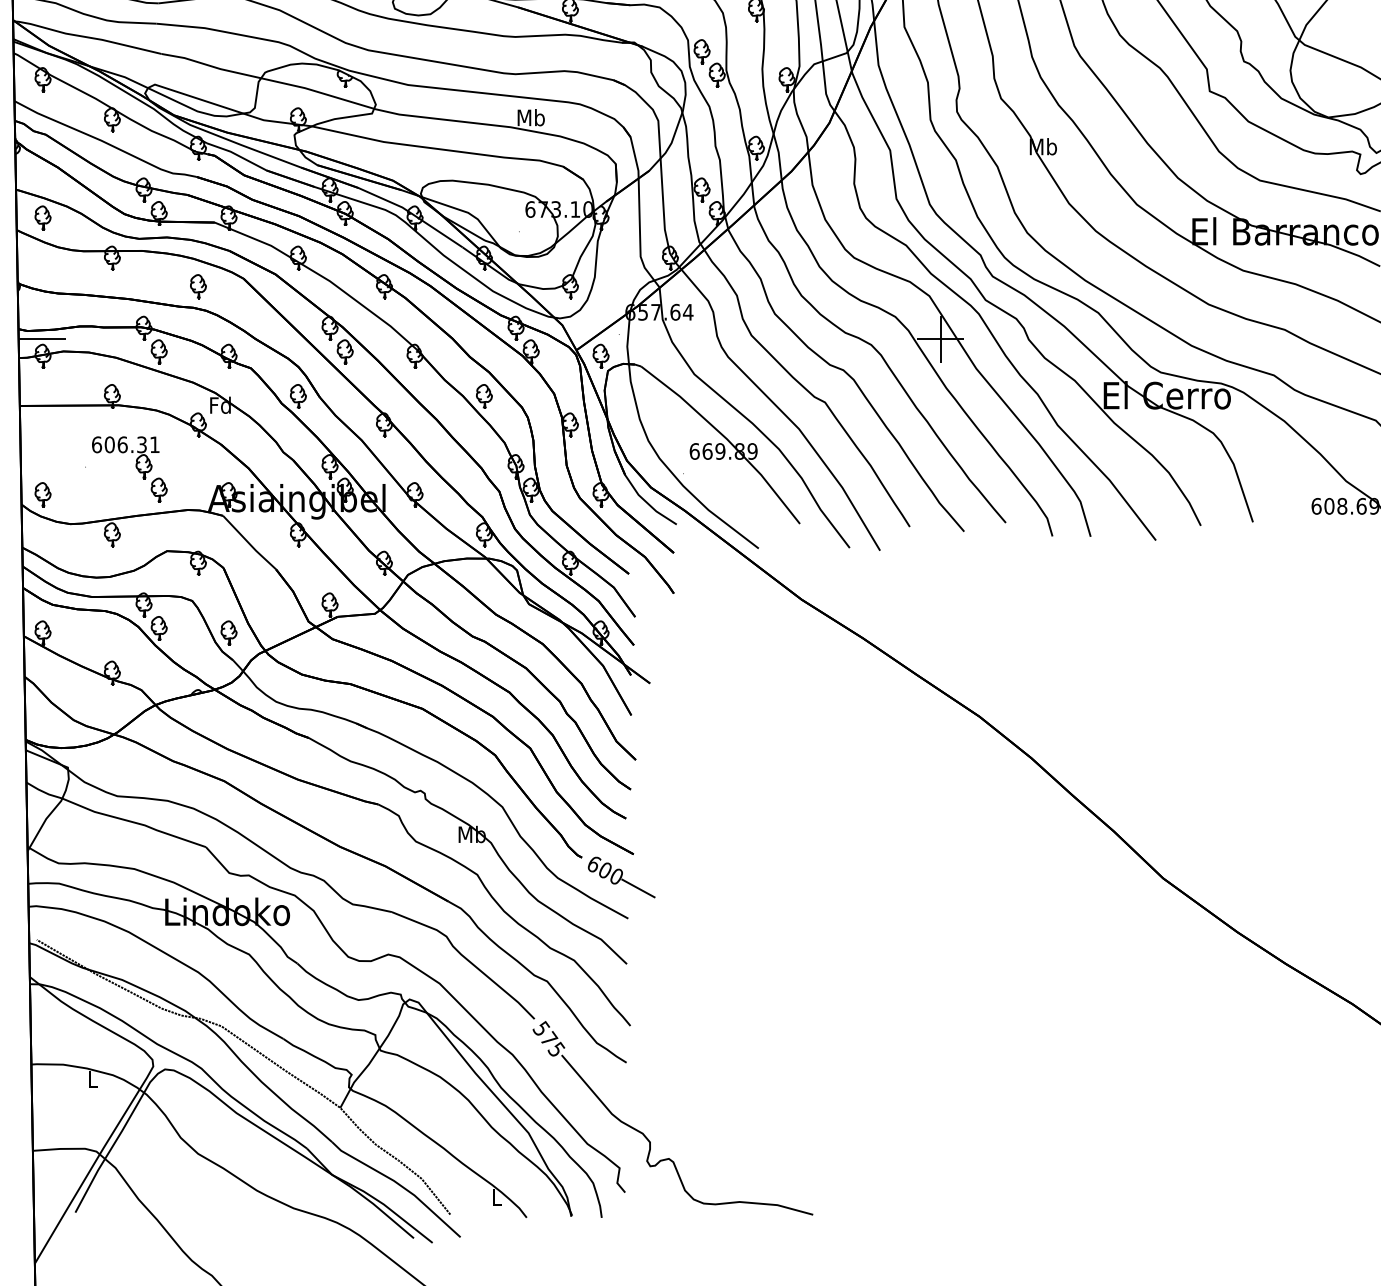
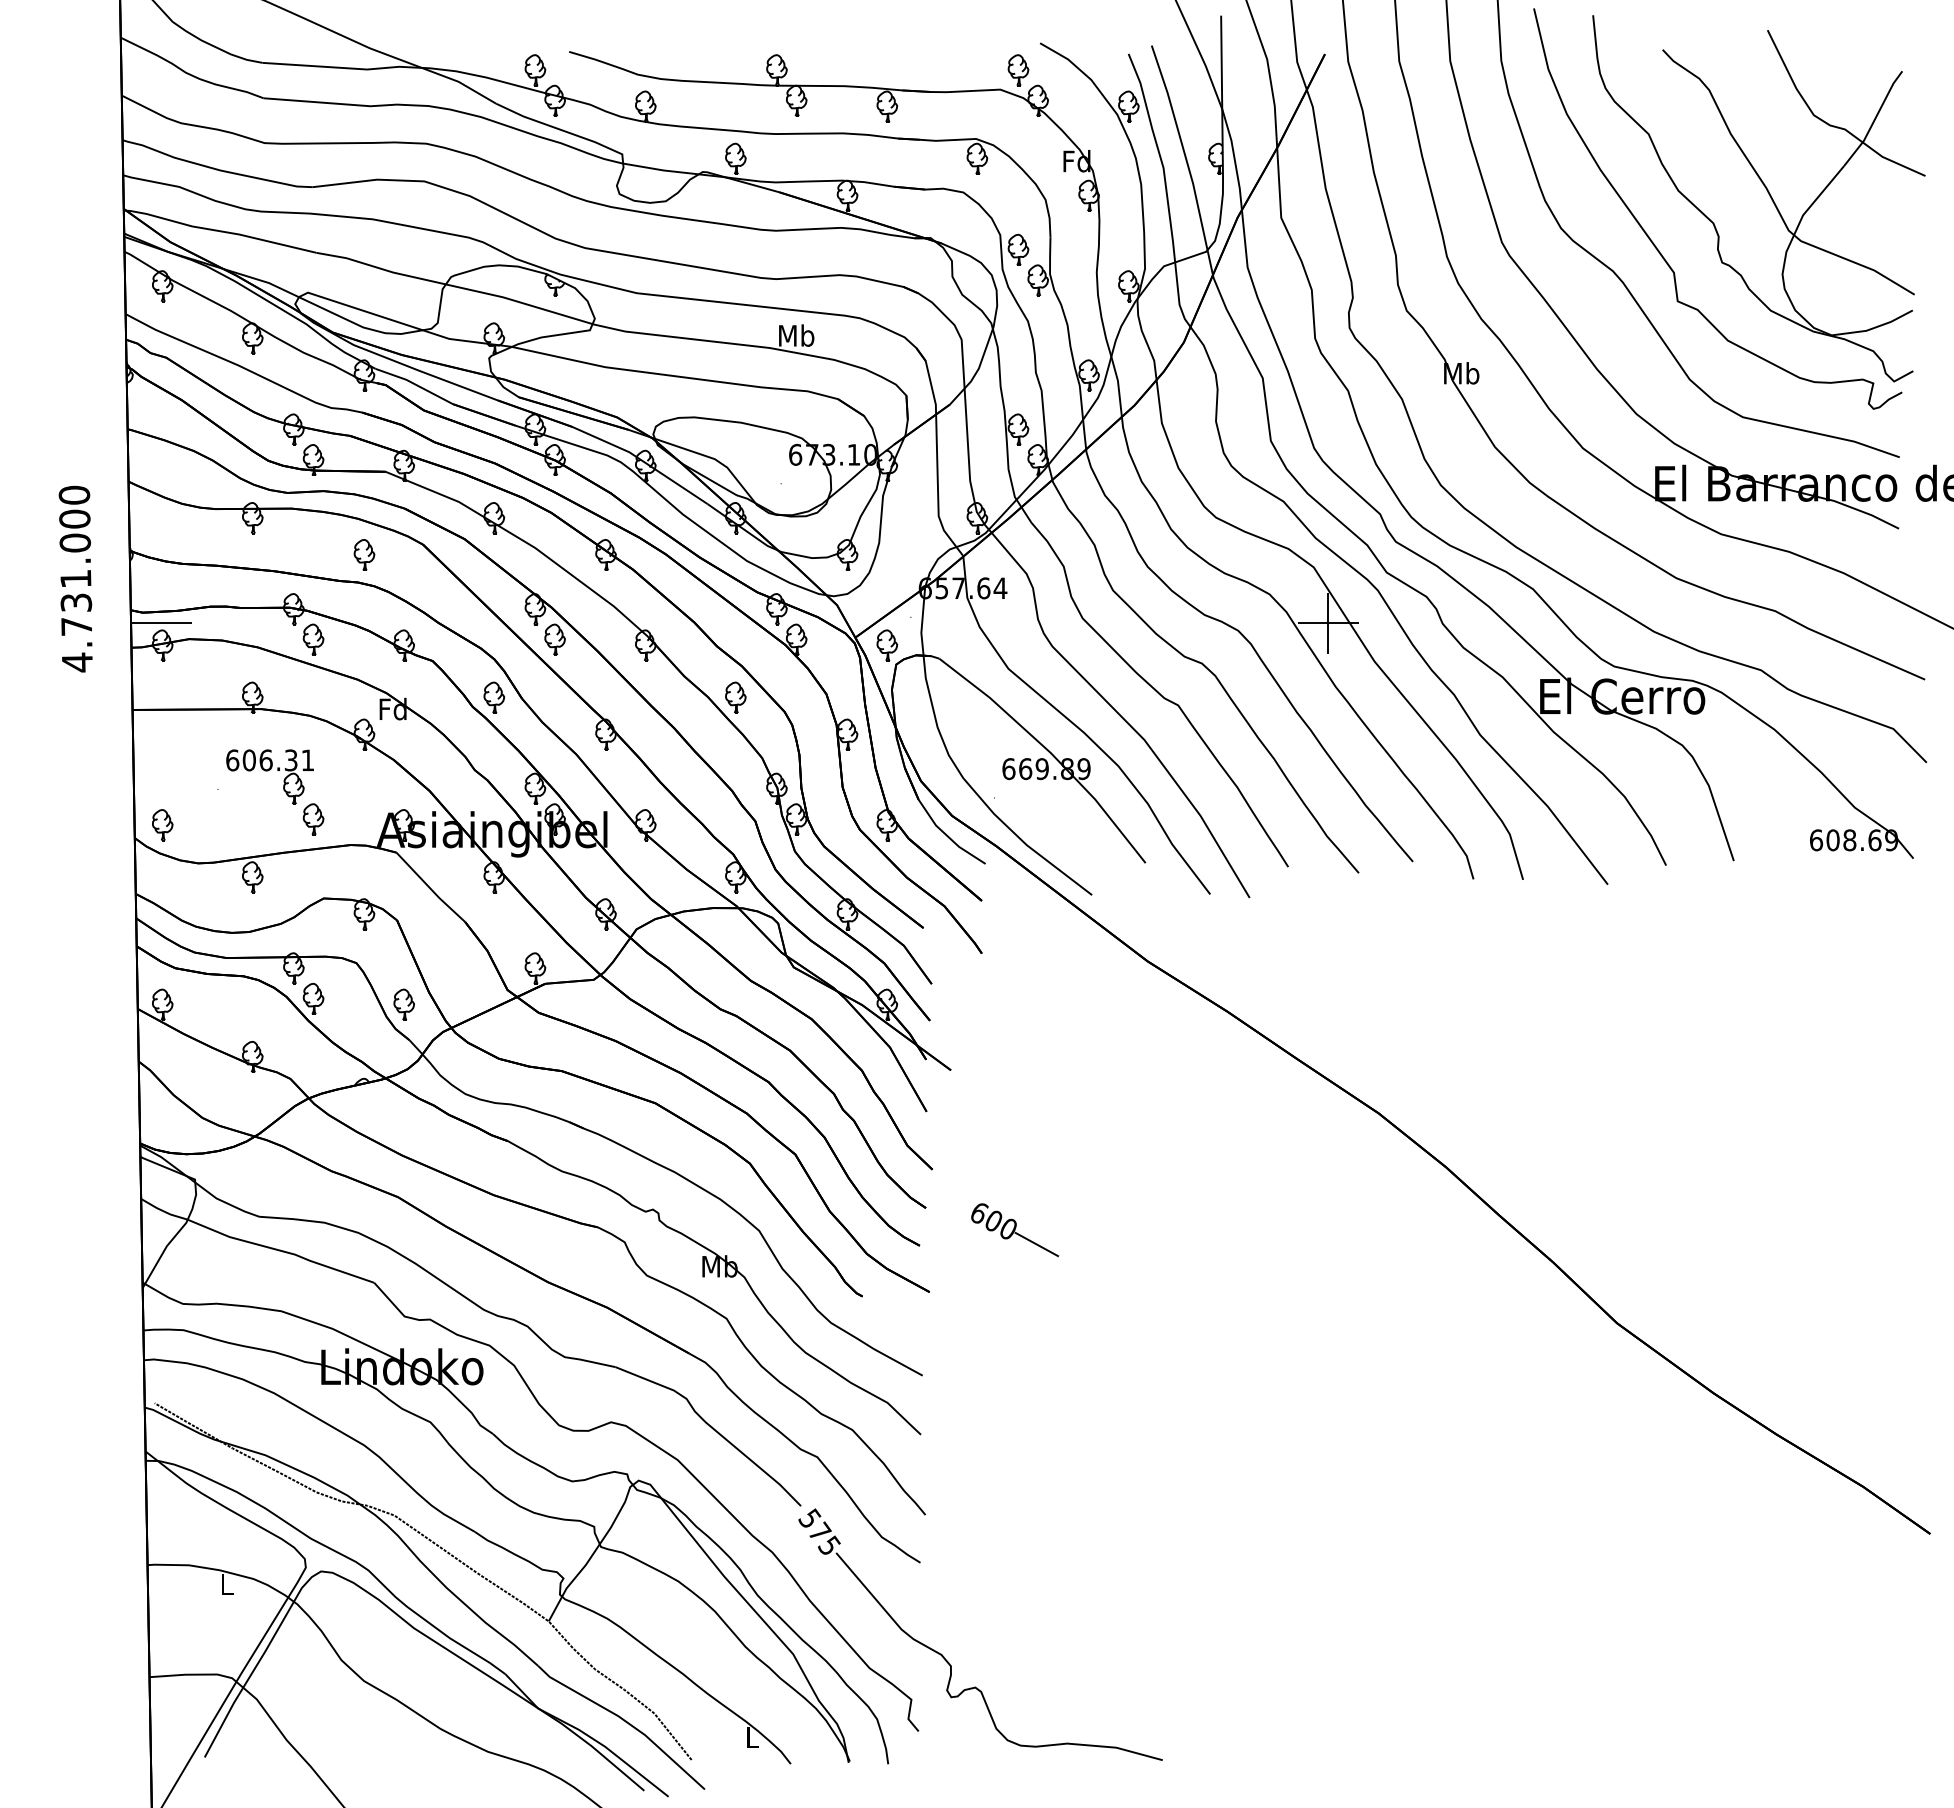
part: (42, 217) -> (162, 465), removed
part: (621, 877) -> (1014, 1230), moved

